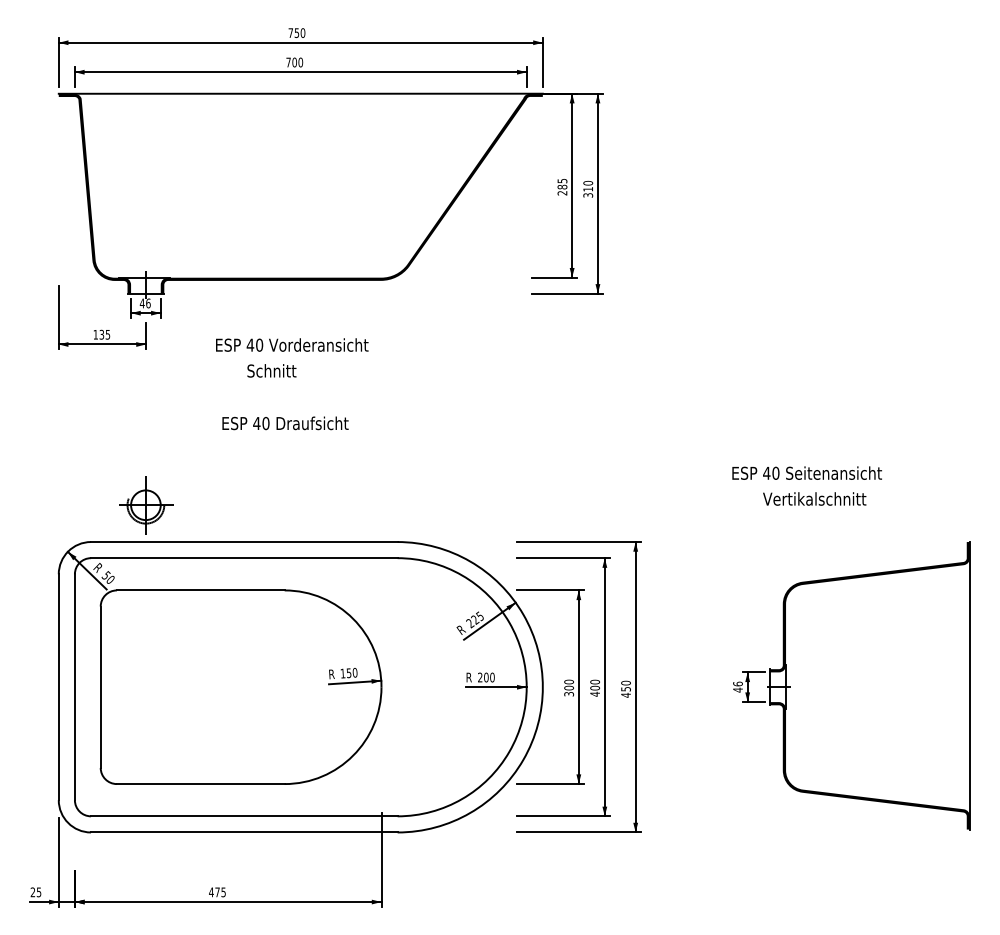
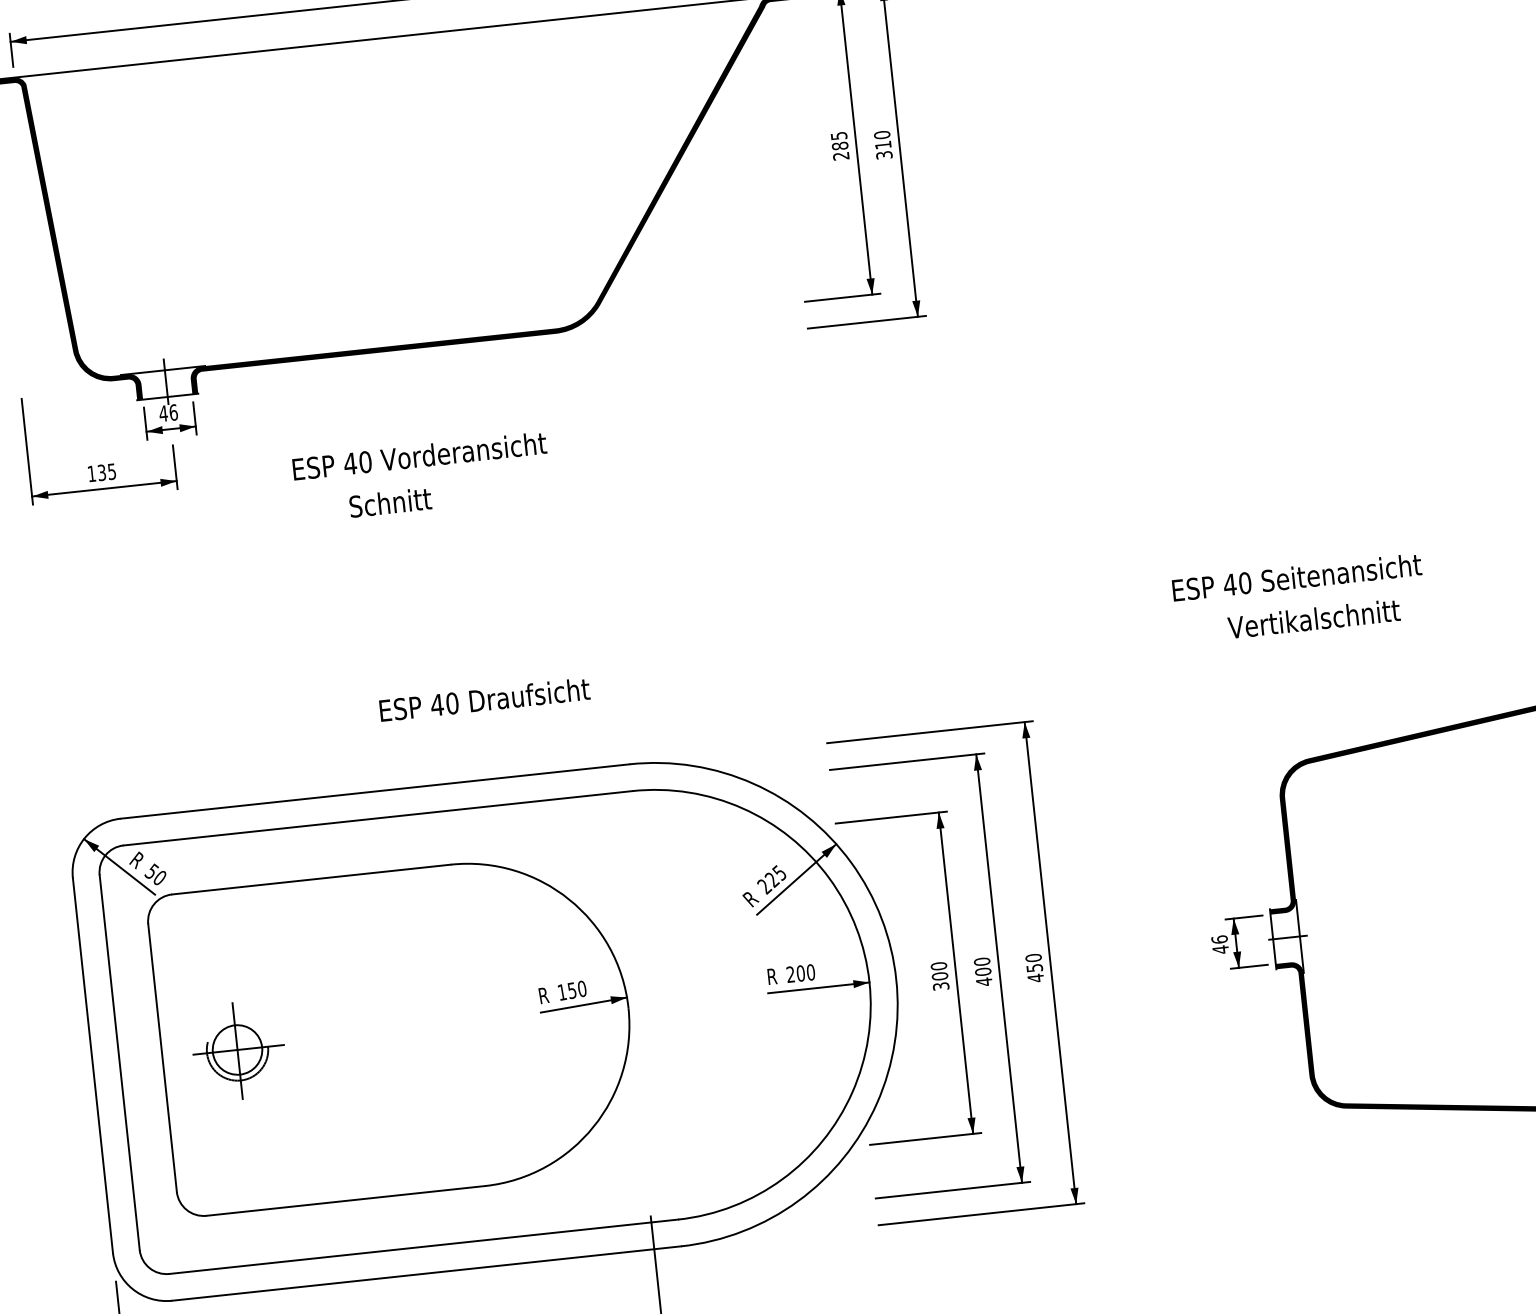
text: (285, 423) -> (484, 700), moved
part: (146, 505) -> (238, 1050), moved

